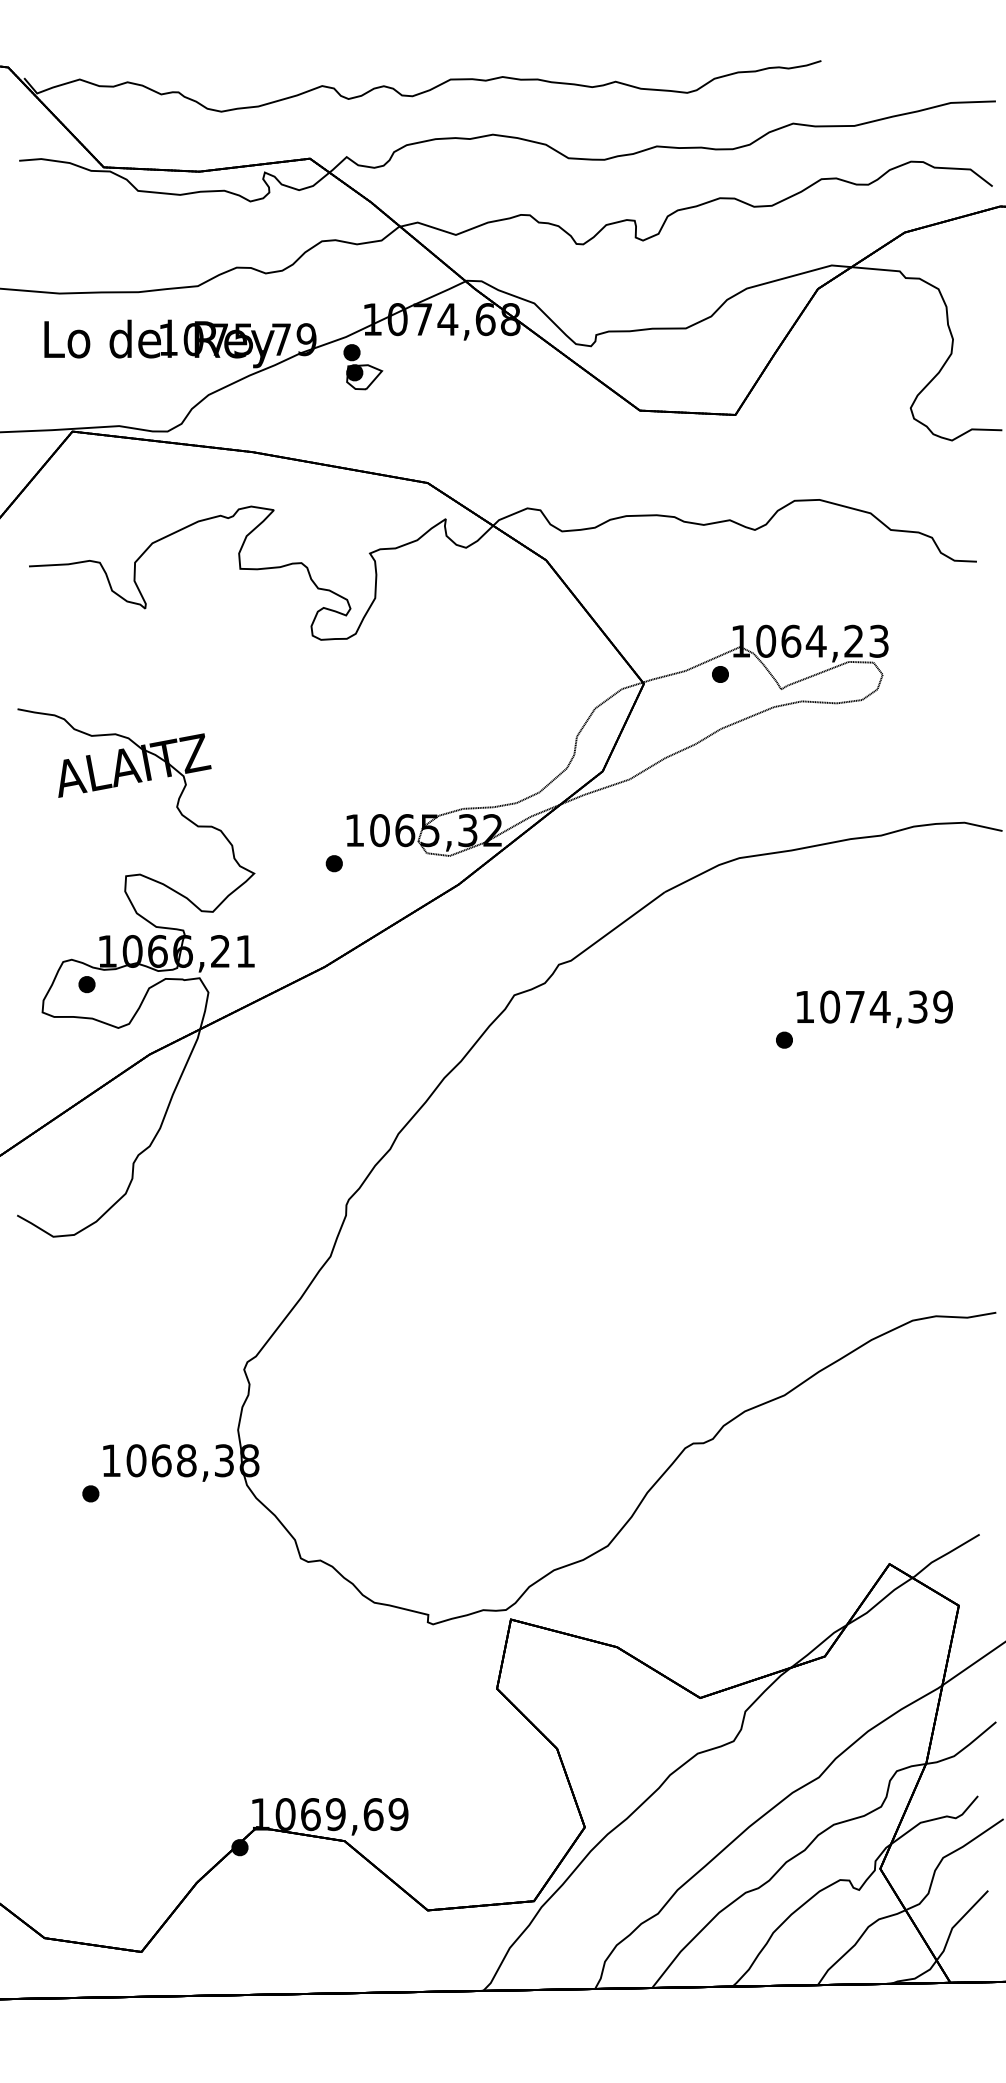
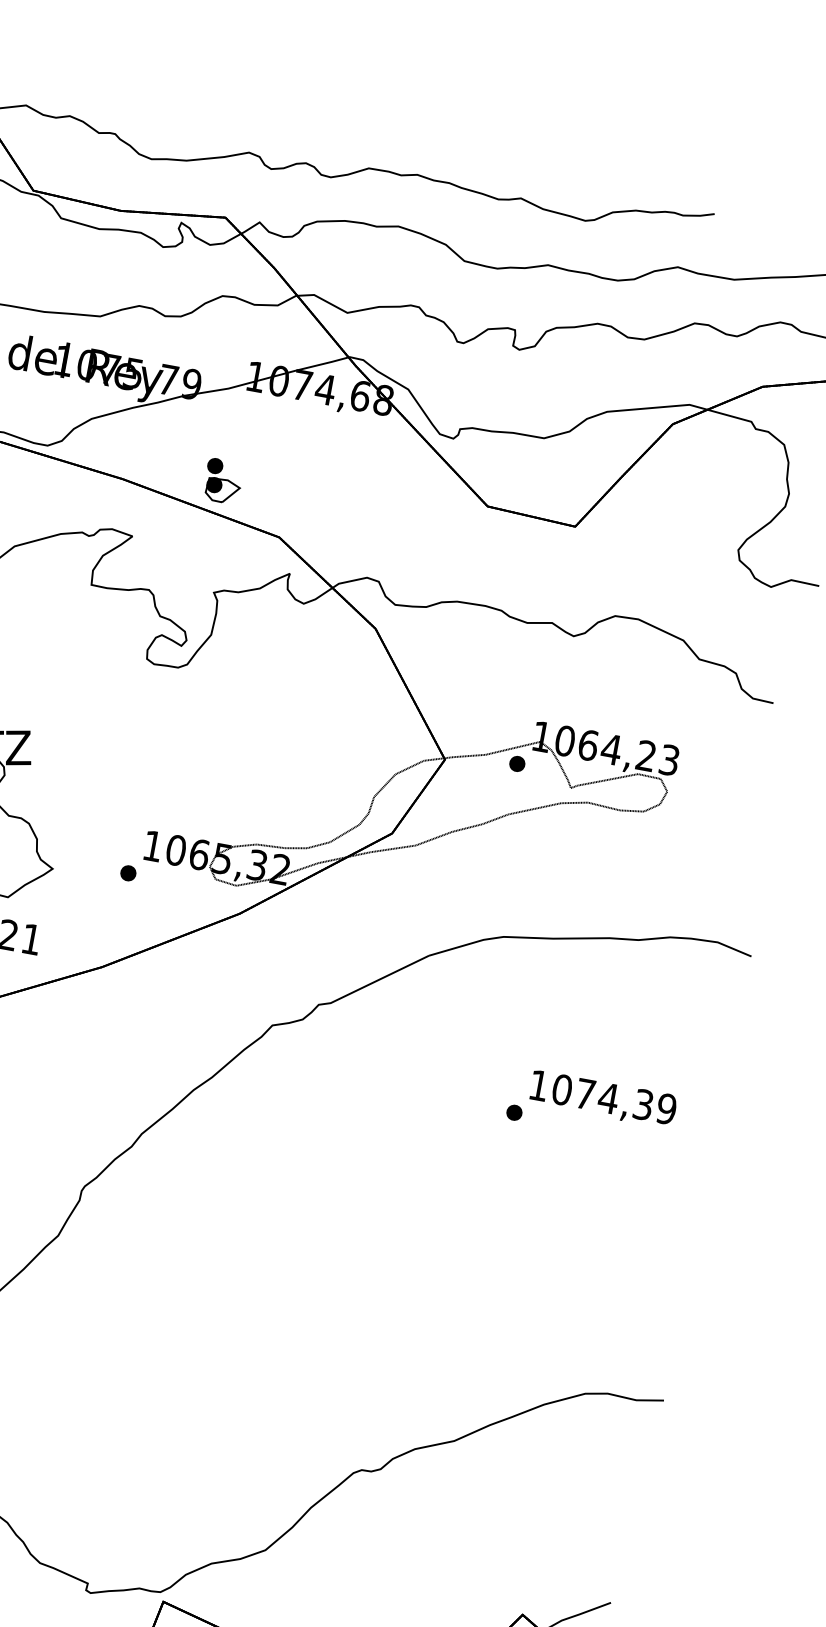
part: (363, 367) -> (223, 481), moved

